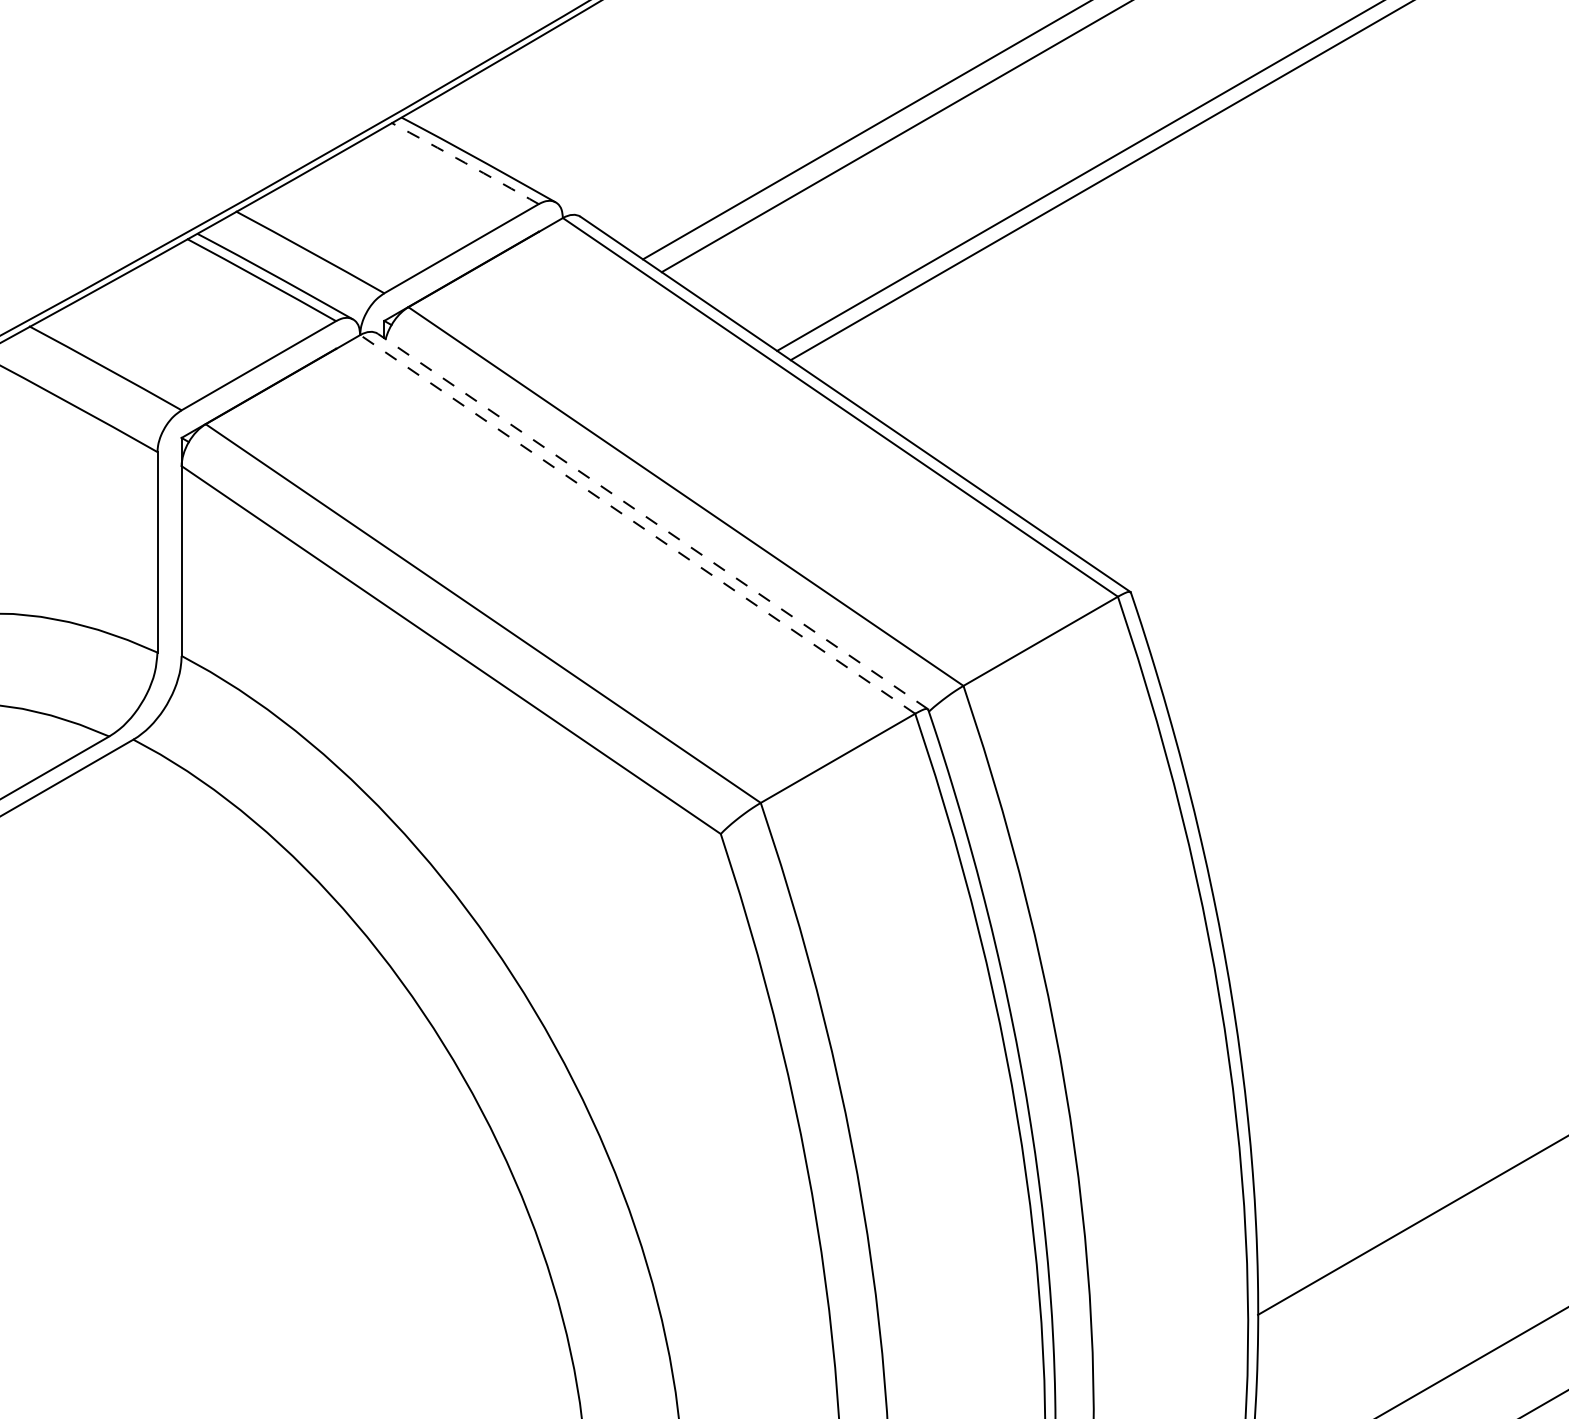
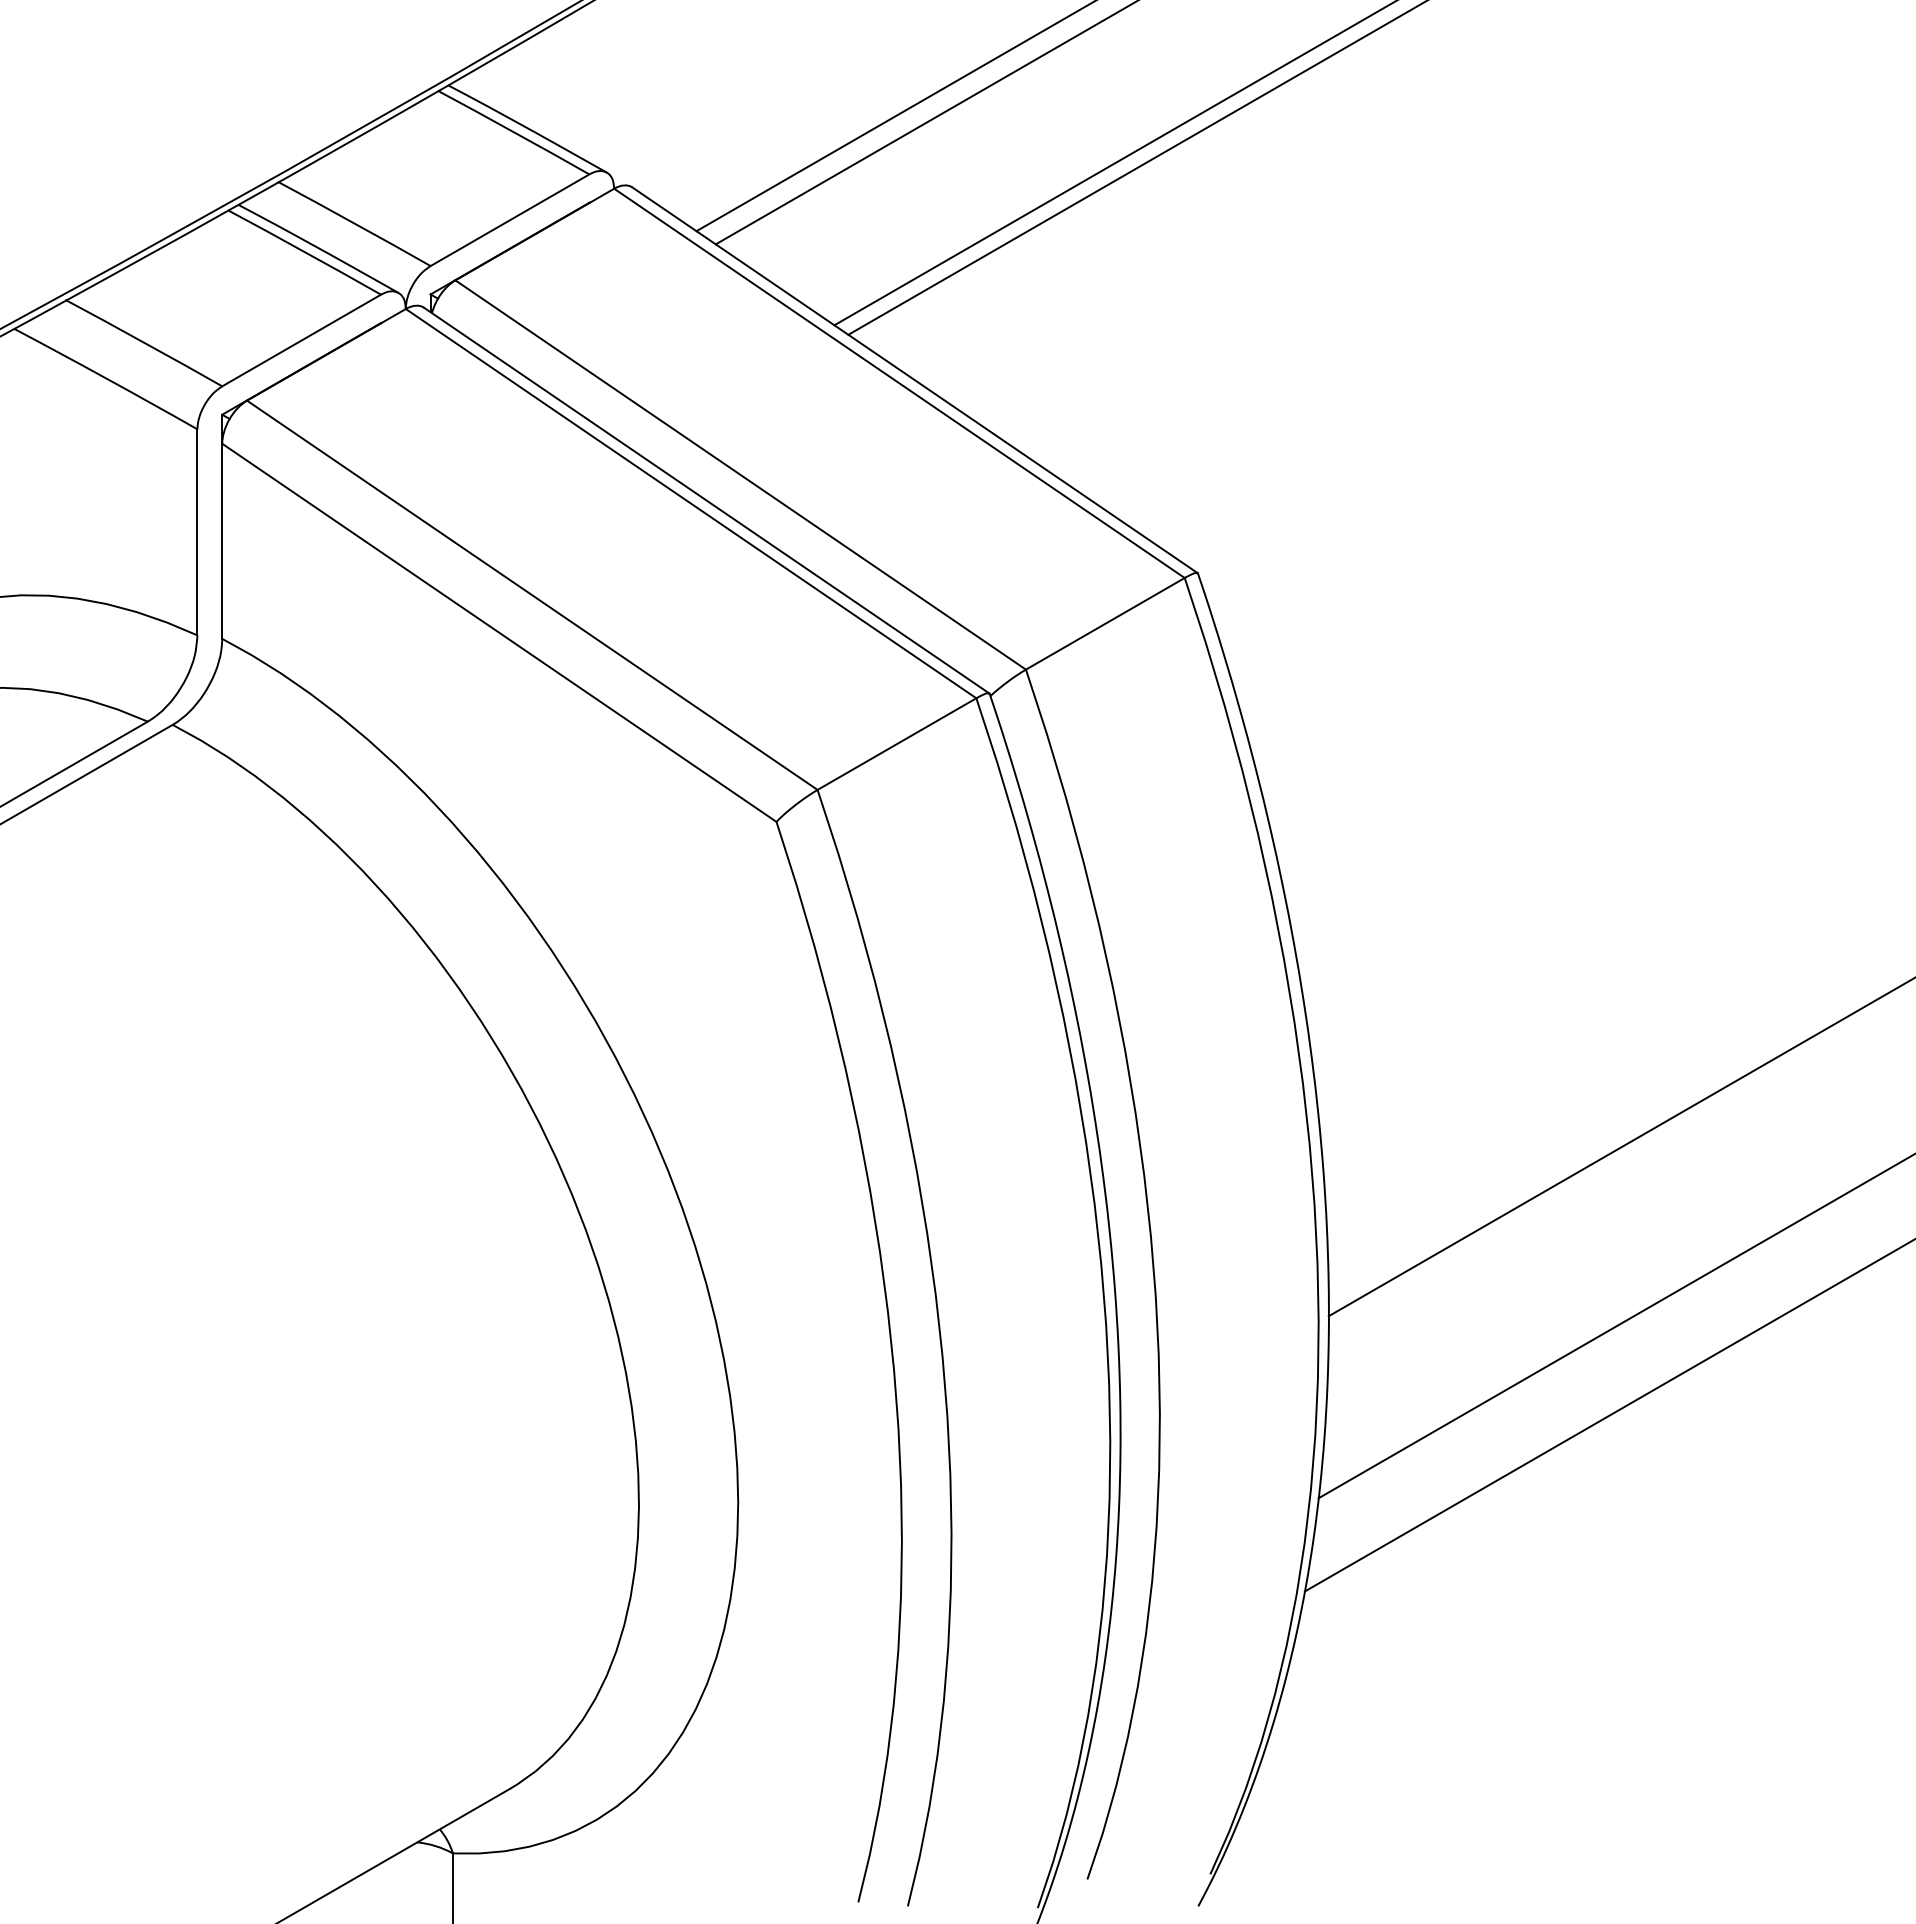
arc: (464, 163) -> (513, 132), dashed -> solid
line: (652, 521) -> (706, 500), dashed -> solid
line: (637, 524) -> (690, 503), dashed -> solid

